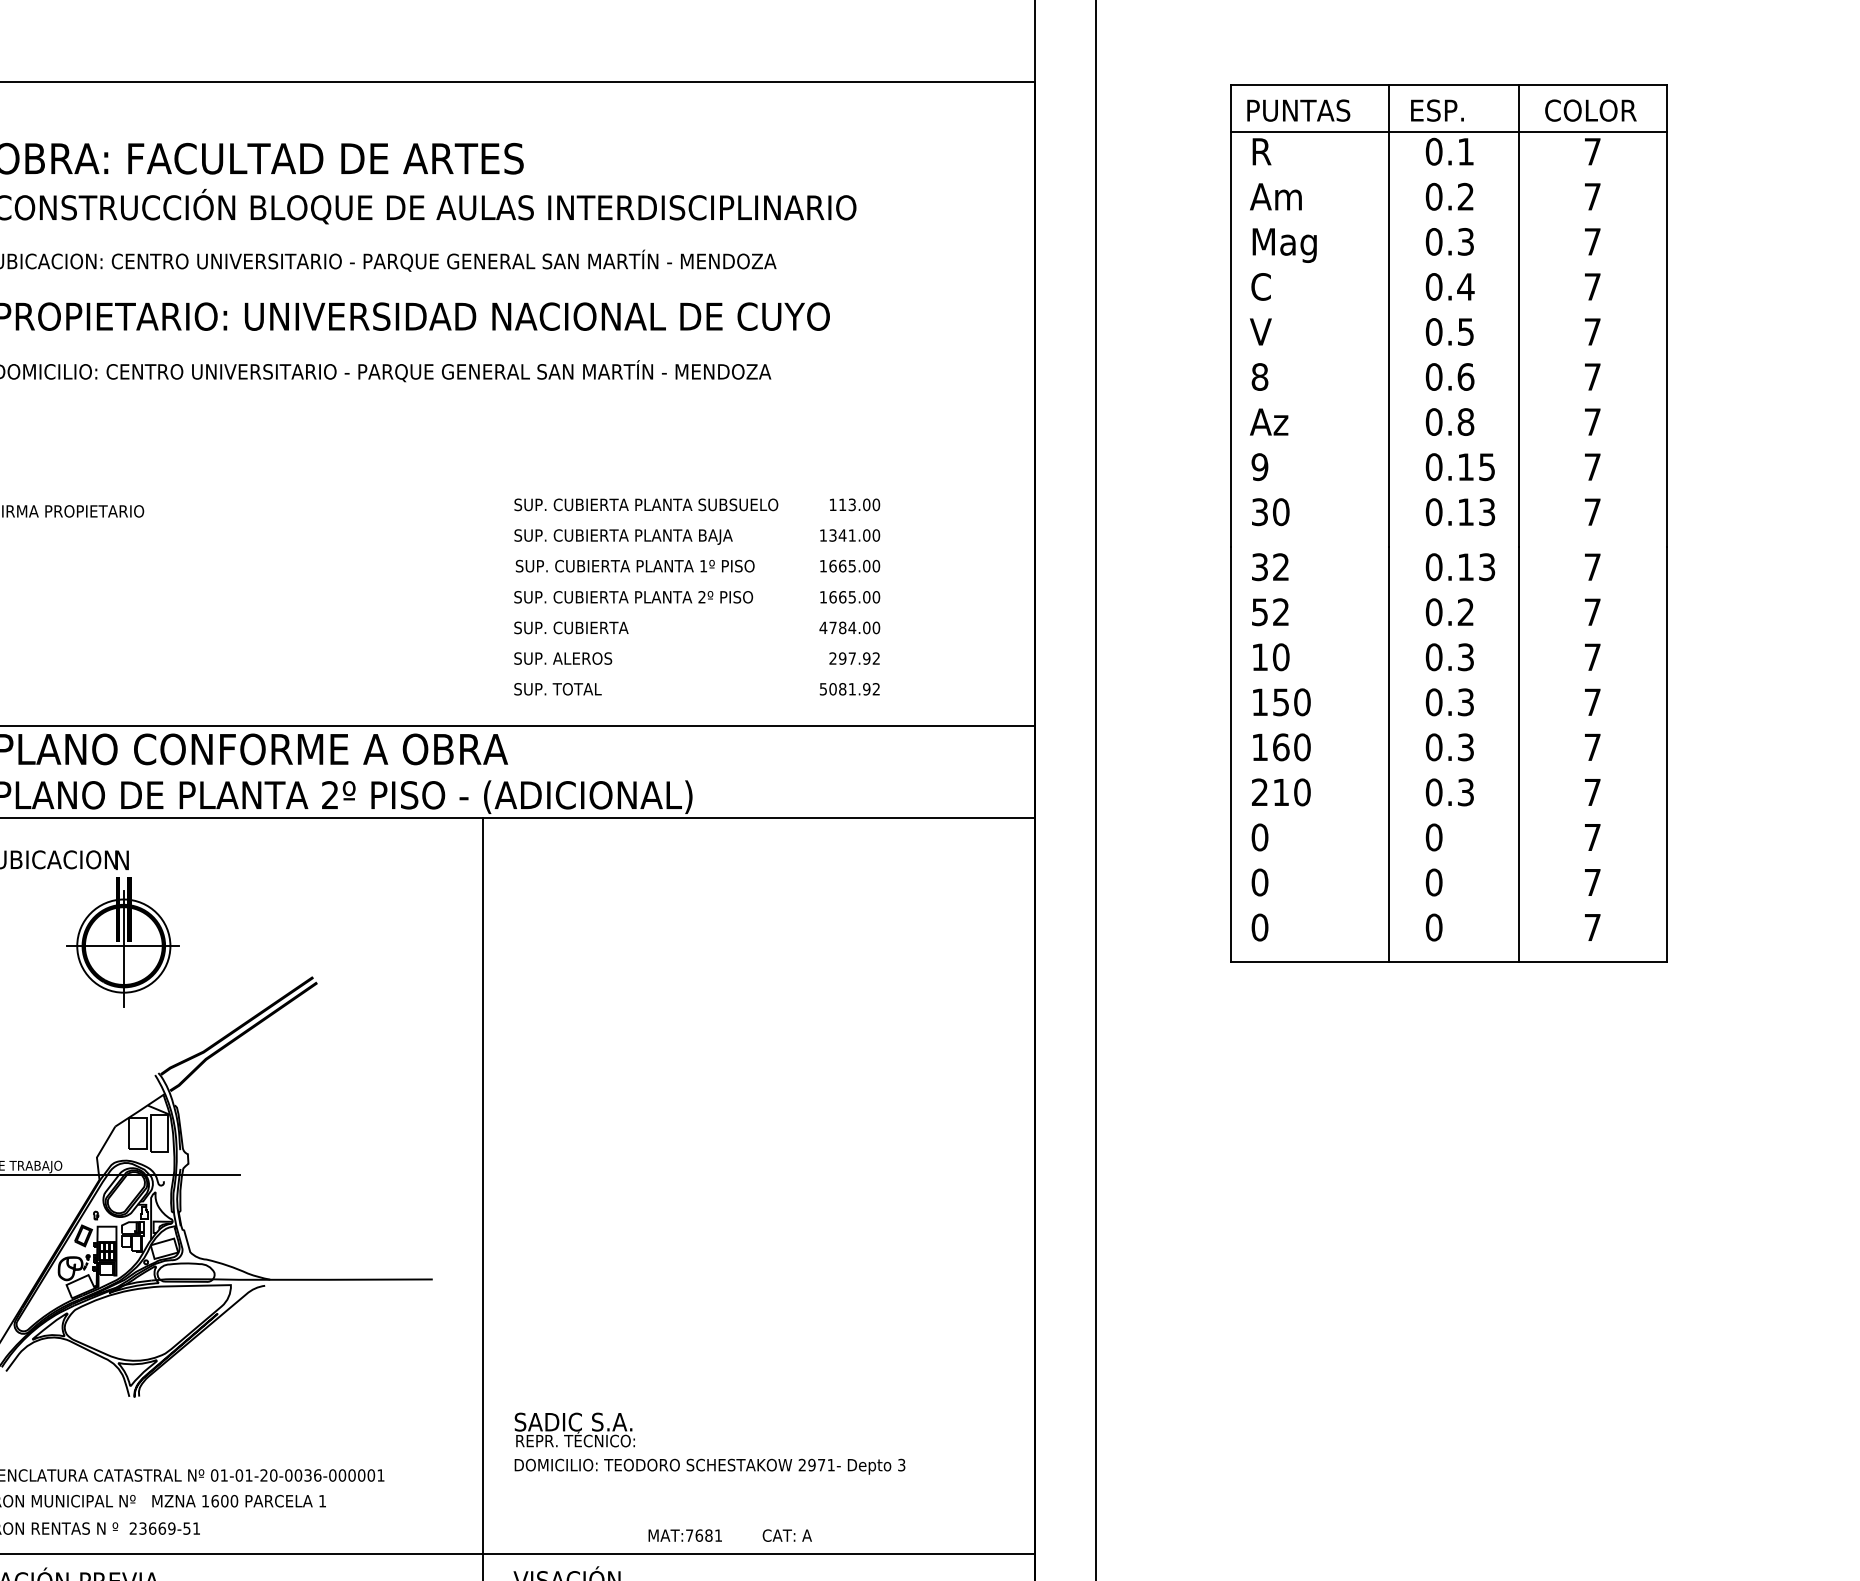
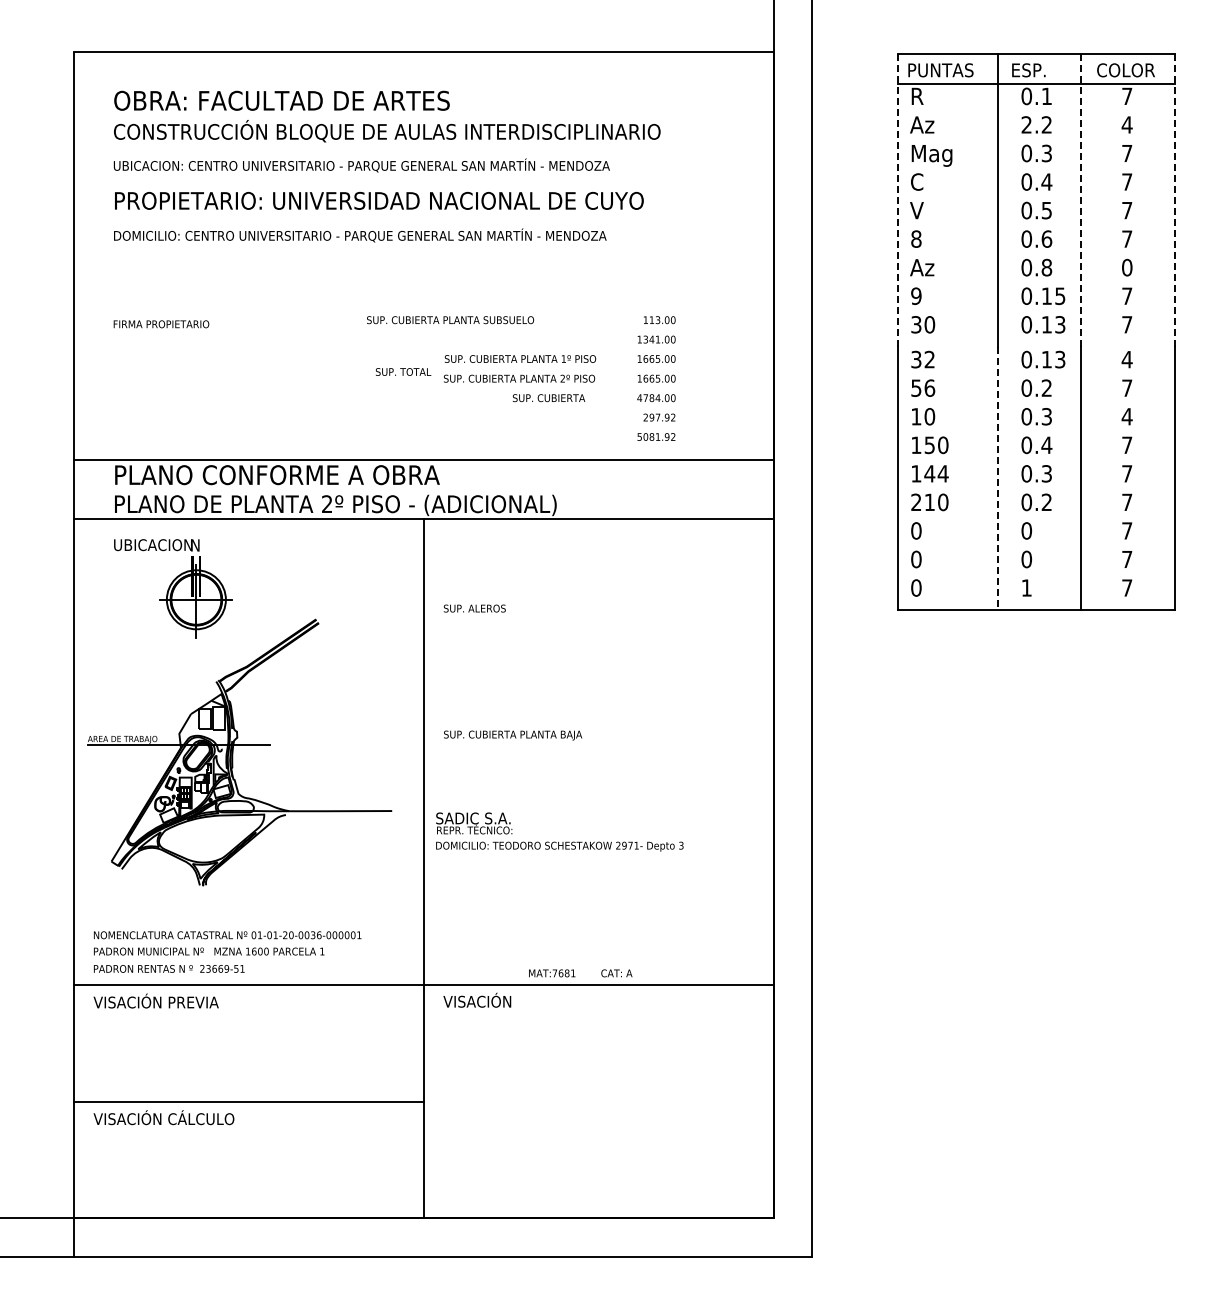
text: (1433, 196) -> (1026, 124), 0.2 -> 2.2
text: (1591, 196) -> (1126, 124), 7 -> 4
text: (1286, 199) -> (933, 126), Am -> Az
line: (1230, 316) -> (897, 200), solid -> dashed
line: (1518, 316) -> (1080, 200), solid -> dashed
line: (1667, 316) -> (1174, 200), solid -> dashed
text: (1593, 421) -> (1127, 267), 7 -> 0
text: (646, 505) -> (450, 320), moved
text: (624, 536) -> (513, 735), moved
text: (1591, 566) -> (1126, 359), 7 -> 4
text: (1280, 611) -> (929, 387), 52 -> 56
text: (570, 628) -> (548, 398), moved
text: (1591, 656) -> (1126, 416), 7 -> 4
text: (562, 658) -> (474, 608), moved
text: (557, 688) -> (403, 371), moved
text: (1465, 702) -> (1046, 445), 0.3 -> 0.4
text: (1291, 746) -> (936, 473), 160 -> 144
line: (1389, 754) -> (998, 478), solid -> dashed
text: (1465, 792) -> (1046, 502), 0.3 -> 0.2
text: (1433, 926) -> (1026, 587), 0 -> 1
text: (709, 1442) -> (559, 831), moved

